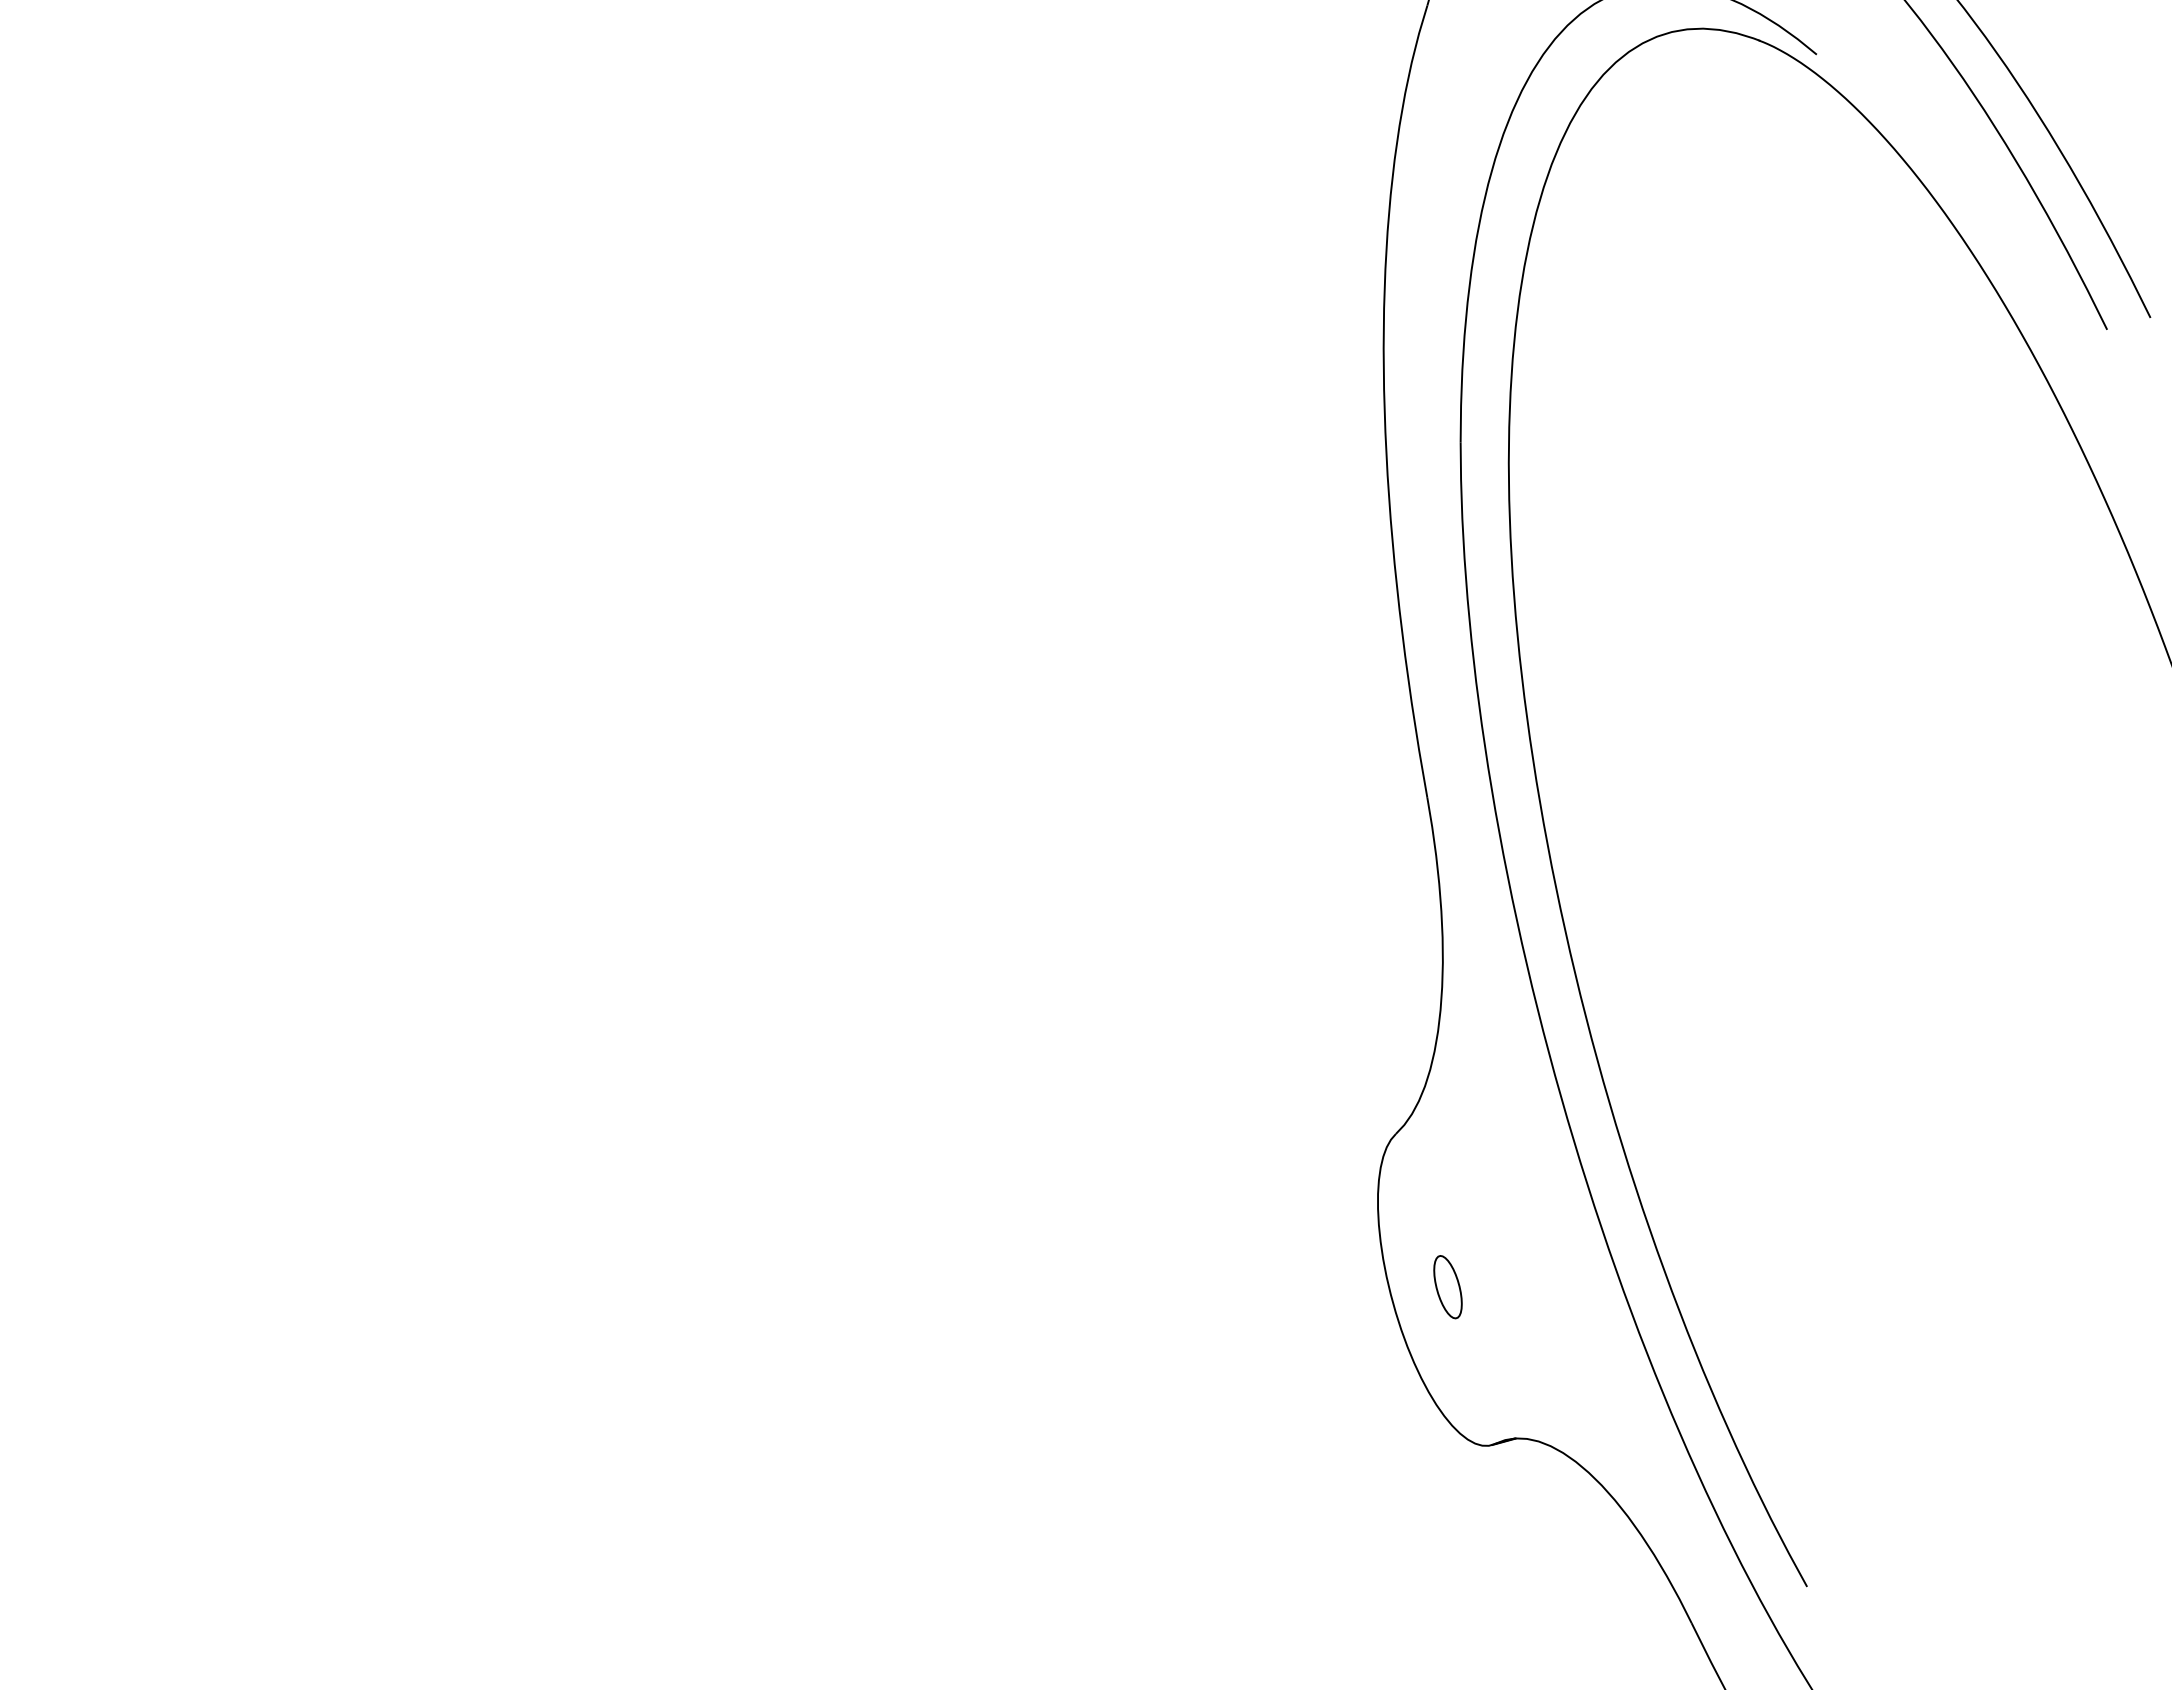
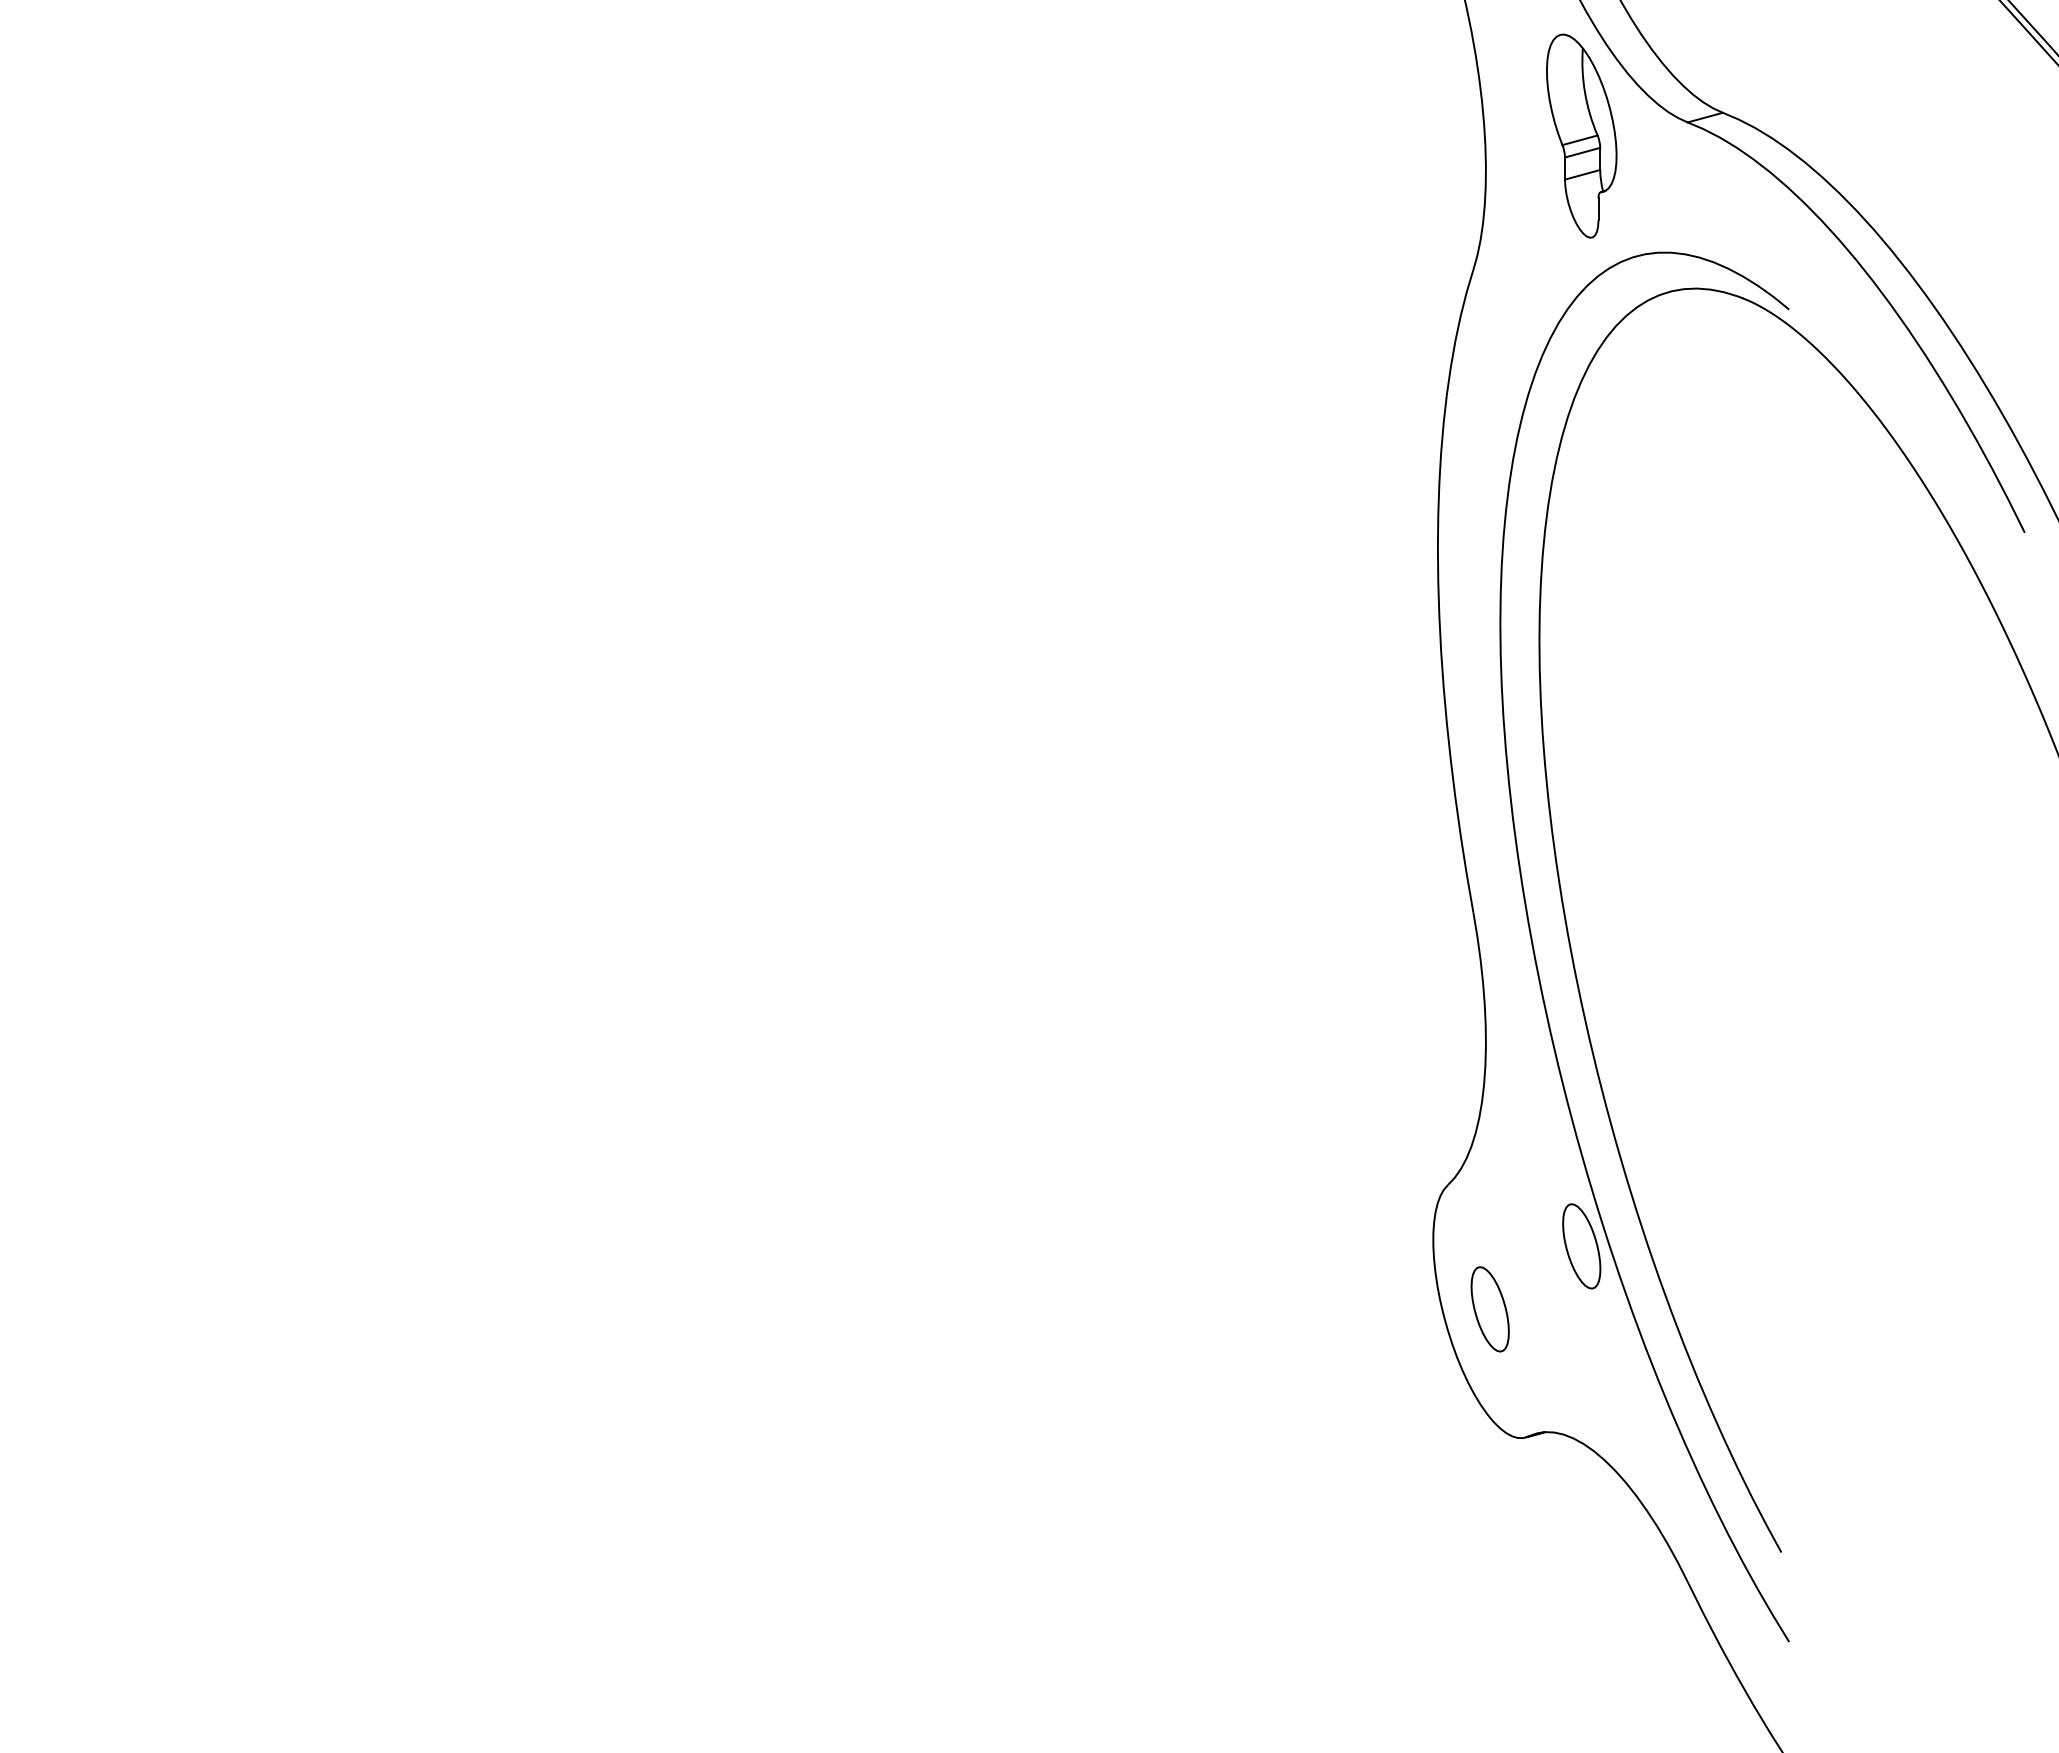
part: (1560, 1209) -> (1581, 1246), added
part: (1447, 1287) -> (1489, 1309), size x1.67

